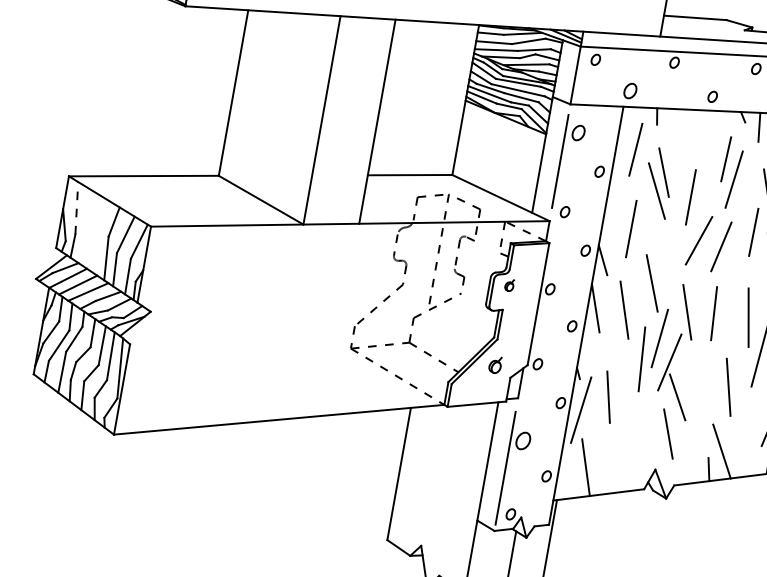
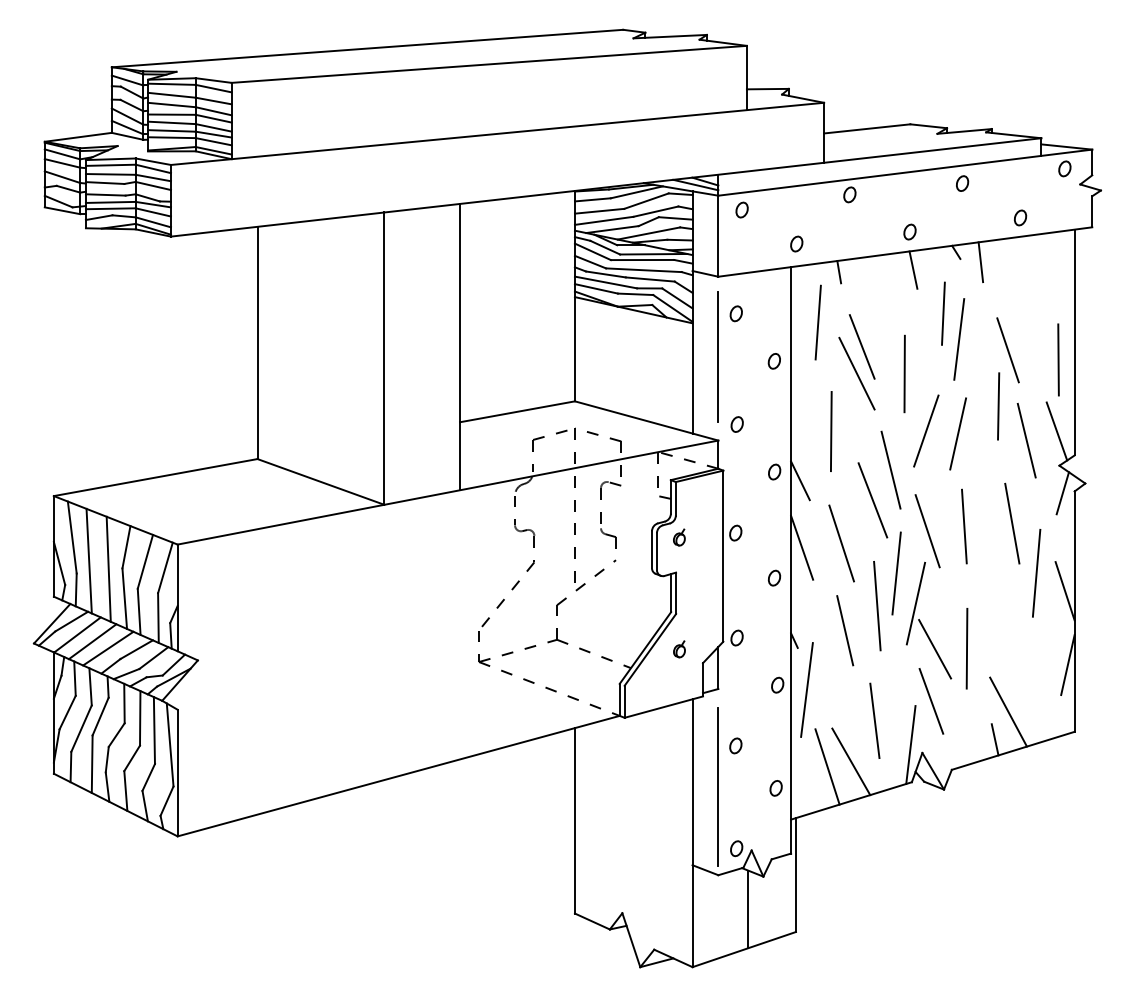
part: (630, 90) -> (796, 243), size x0.71
line: (710, 123) -> (913, 269), added
part: (577, 132) -> (735, 313), size x0.71
line: (76, 208) -> (72, 537), dashed -> solid
line: (85, 226) -> (88, 560), added
line: (98, 234) -> (108, 568), added
part: (495, 365) -> (679, 649), size x0.71
line: (728, 386) -> (890, 469), moved
line: (608, 397) -> (845, 630), moved
line: (700, 400) -> (966, 648), added
part: (523, 440) -> (735, 745), size x0.62
line: (625, 440) -> (874, 720), added
line: (648, 462) -> (910, 744), added
line: (603, 466) -> (851, 761), added

